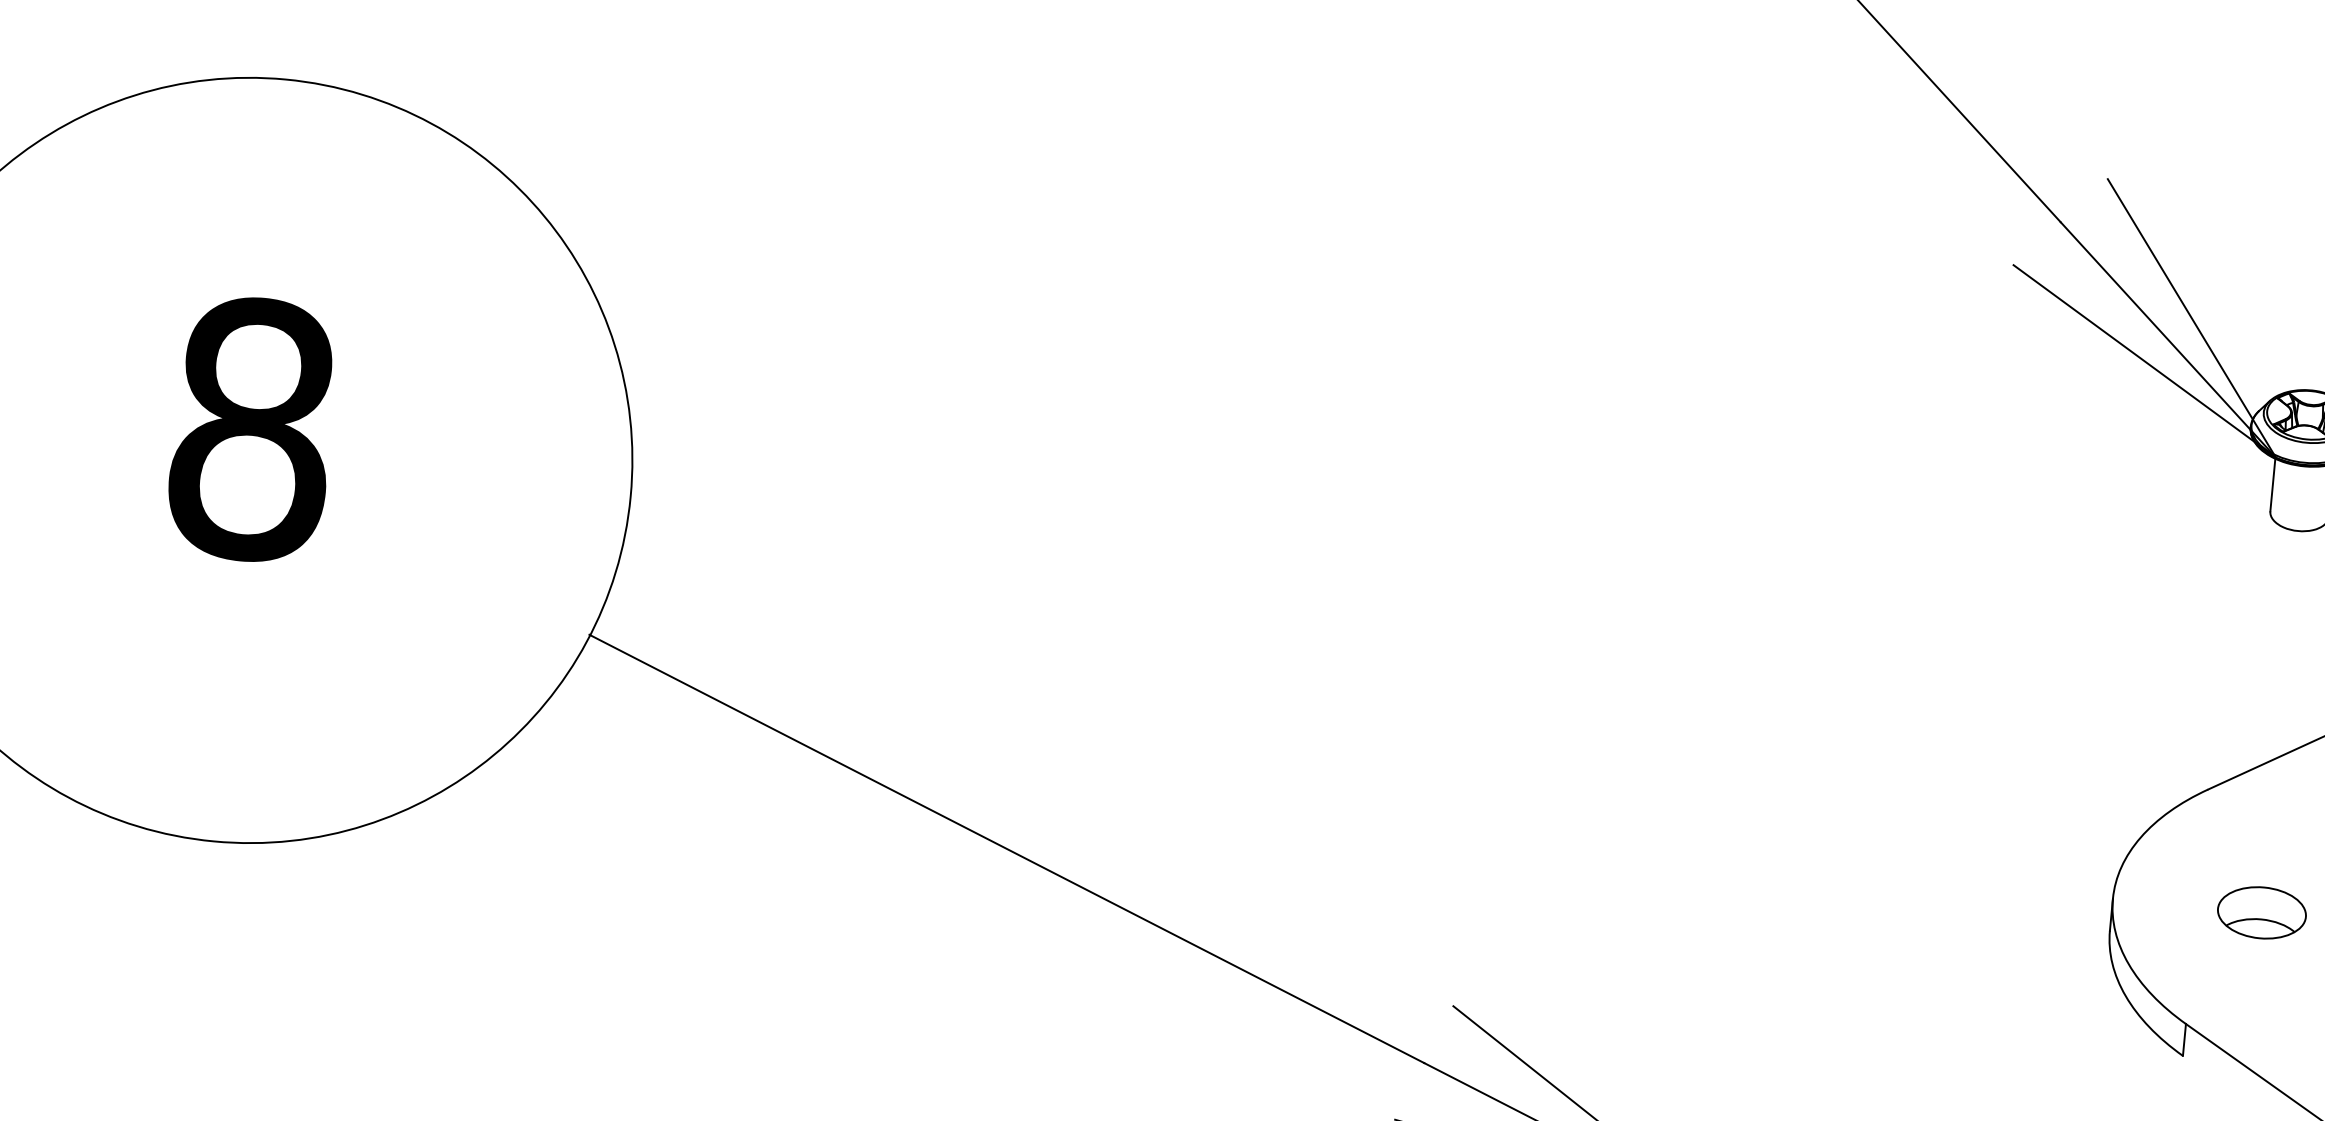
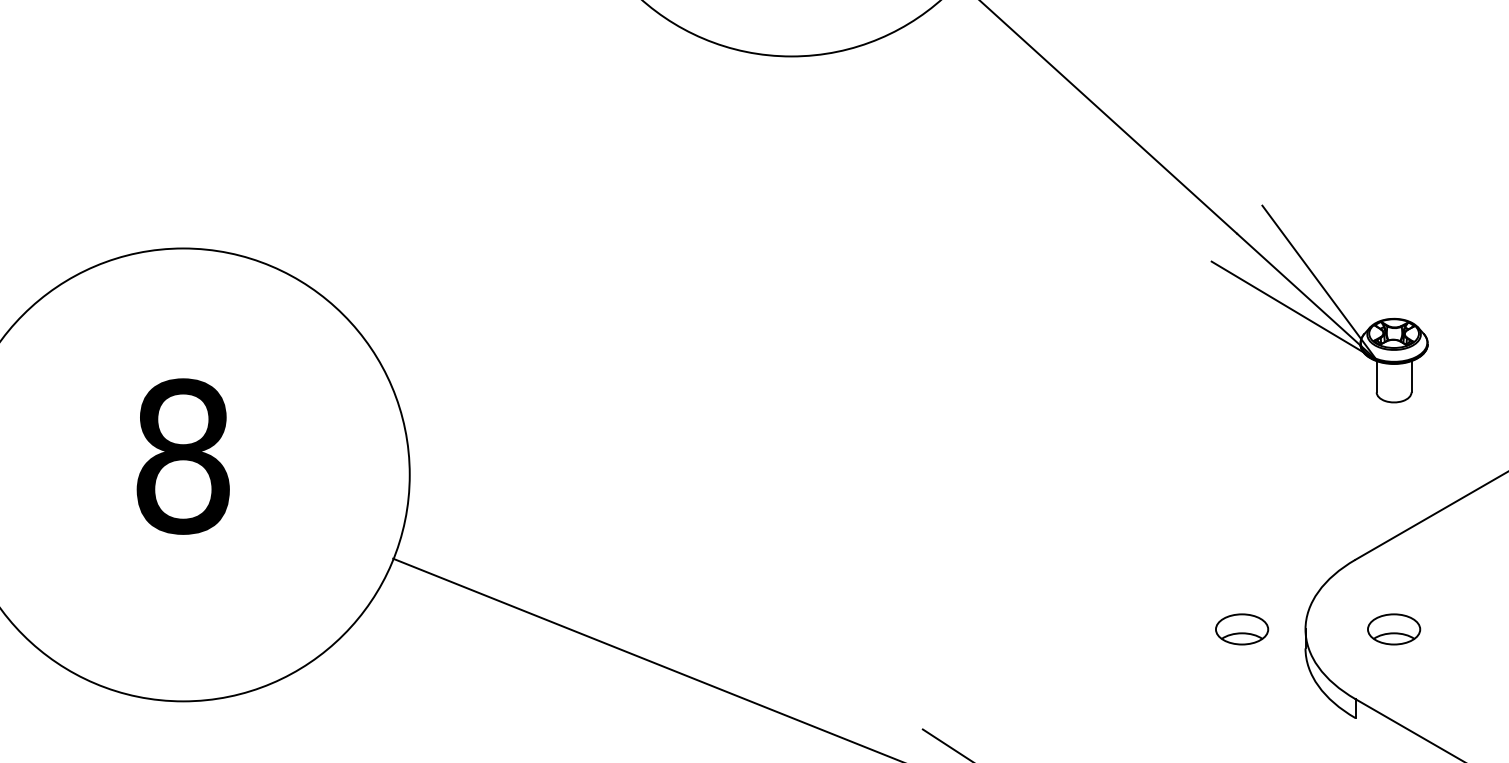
part: (2006, 888) -> (1242, 629), added

